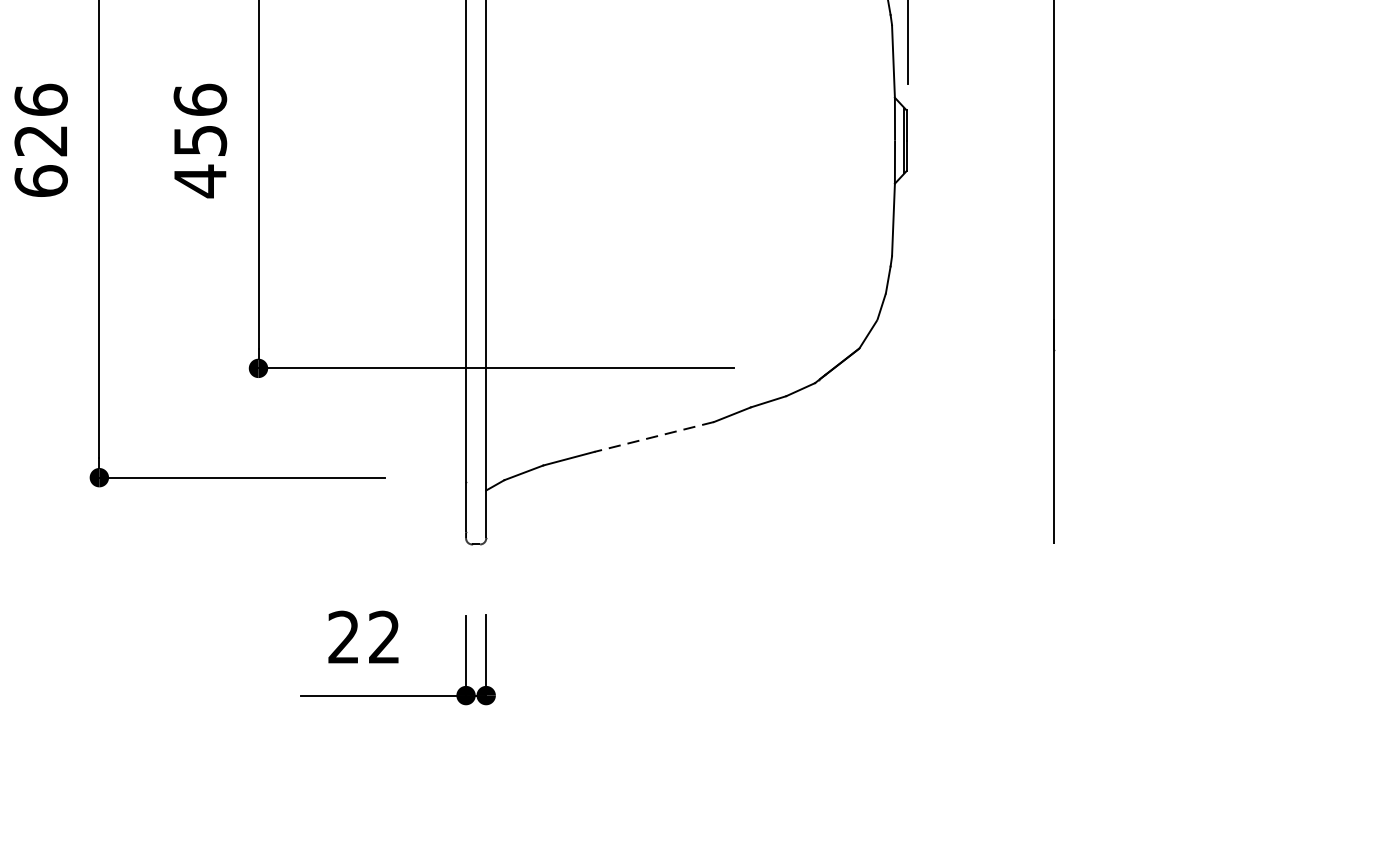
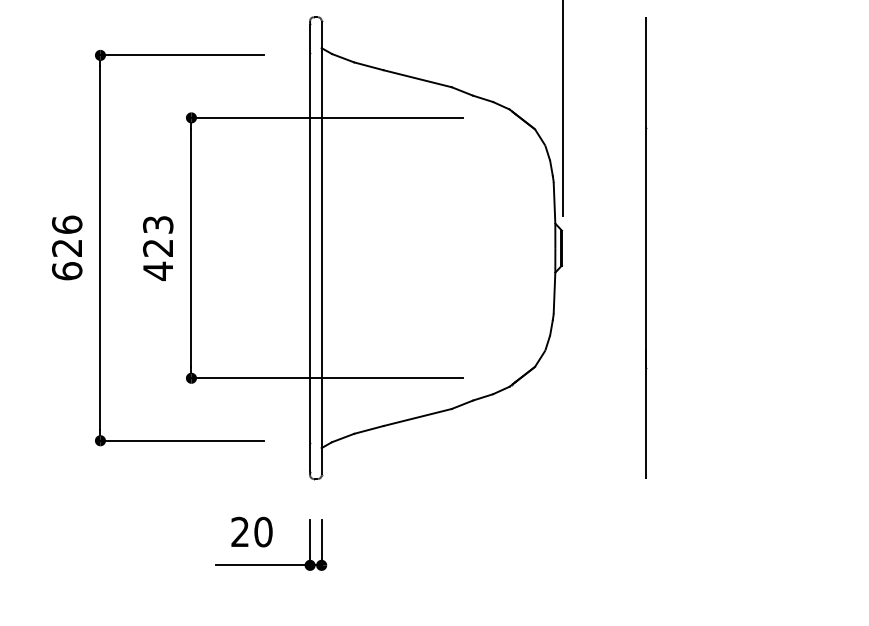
text: (200, 118) -> (158, 235), 456 -> 423
line: (653, 436) -> (417, 417), dashed -> solid
text: (384, 636) -> (263, 531), 22 -> 20

